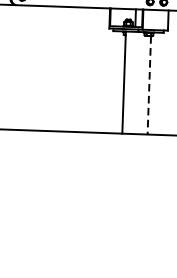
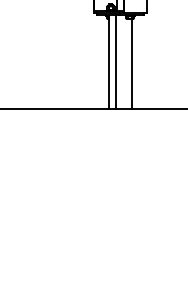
line: (131, 82) -> (115, 62), added
line: (149, 85) -> (132, 64), dashed -> solid

